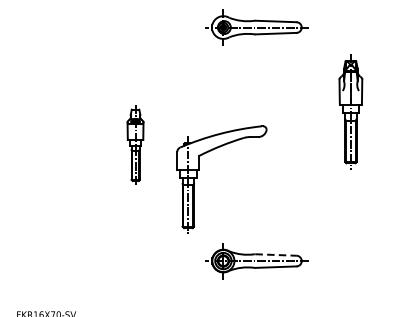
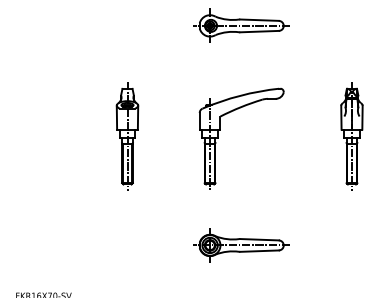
part: (350, 112) -> (351, 136), moved
part: (135, 145) -> (127, 136), size x1.43
part: (199, 170) -> (220, 130), moved
line: (277, 254) -> (260, 239), dashed -> solid

